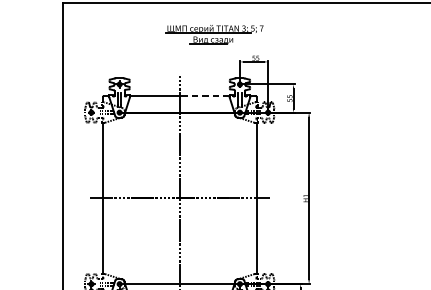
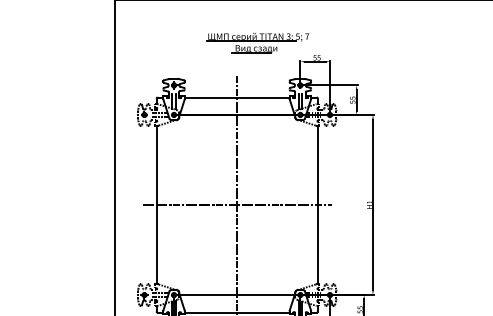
part: (214, 34) -> (257, 42), moved
line: (203, 96) -> (262, 97), dashed -> solid

